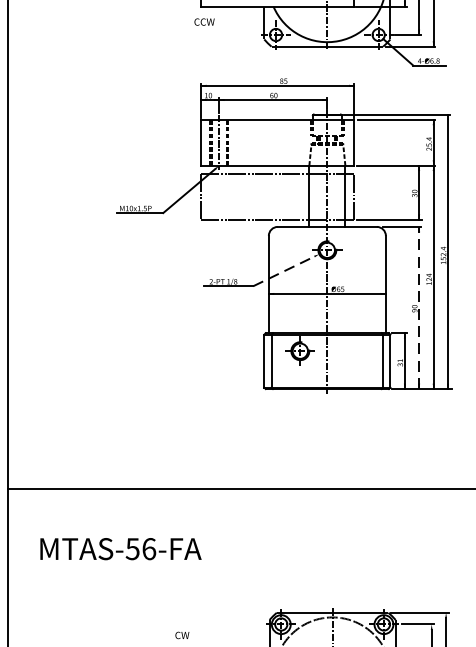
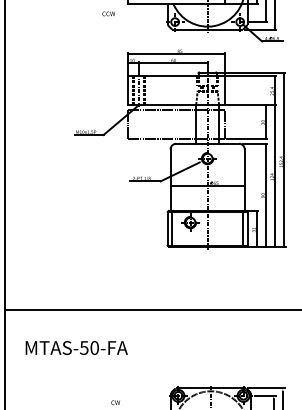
text: (204, 21) -> (108, 13), moved
line: (284, 270) -> (180, 171), dashed -> solid
line: (418, 306) -> (265, 194), dashed -> solid
text: (148, 548) -> (94, 347), MTAS-56-FA -> MTAS-50-FA

